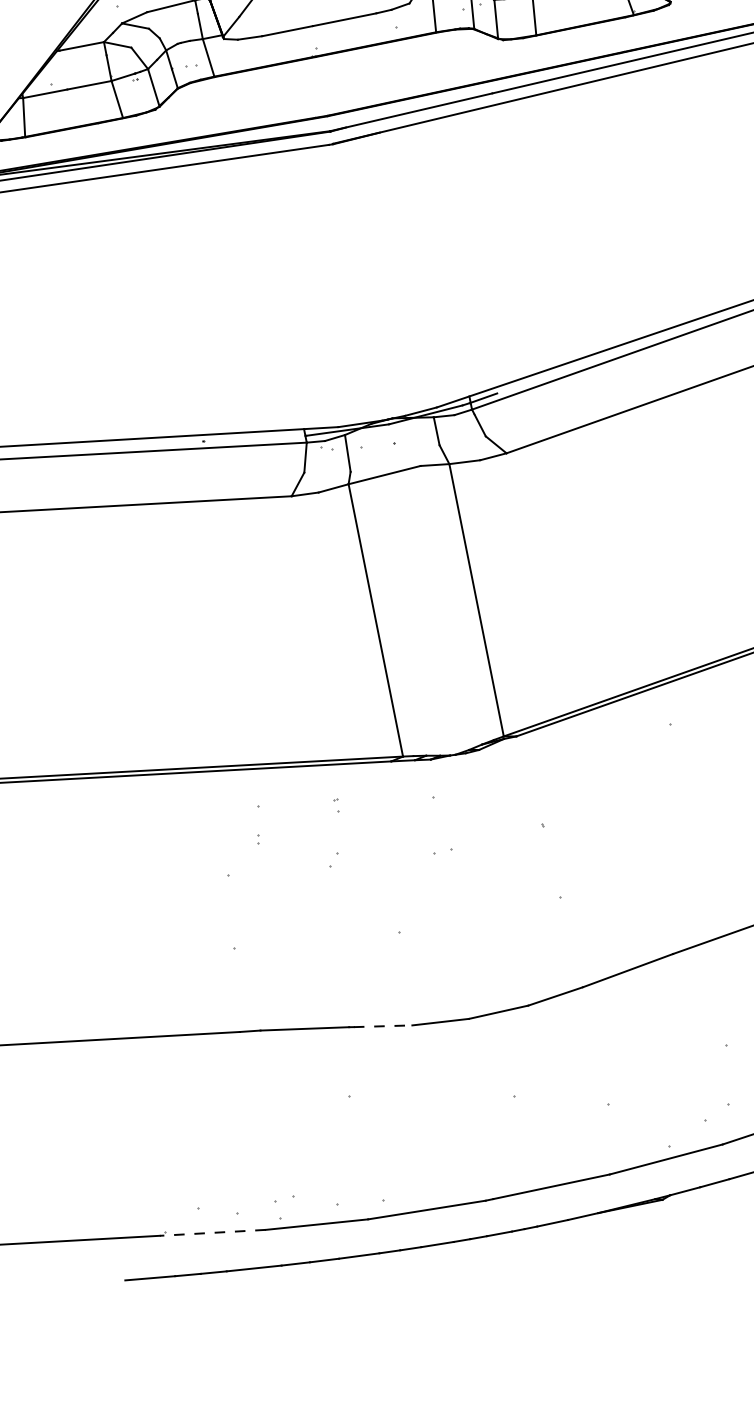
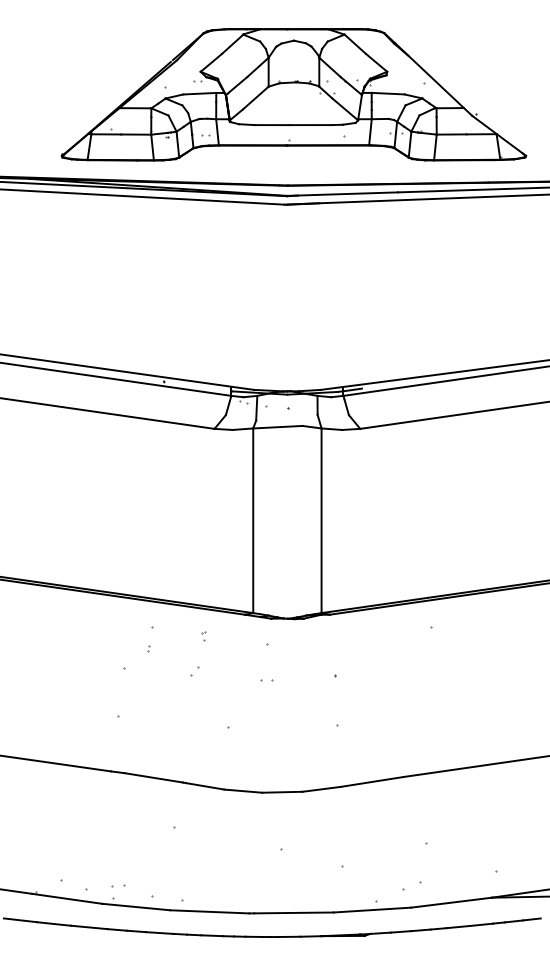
line: (383, 1026) -> (205, 786), dashed -> solid
line: (211, 1232) -> (66, 898), dashed -> solid

